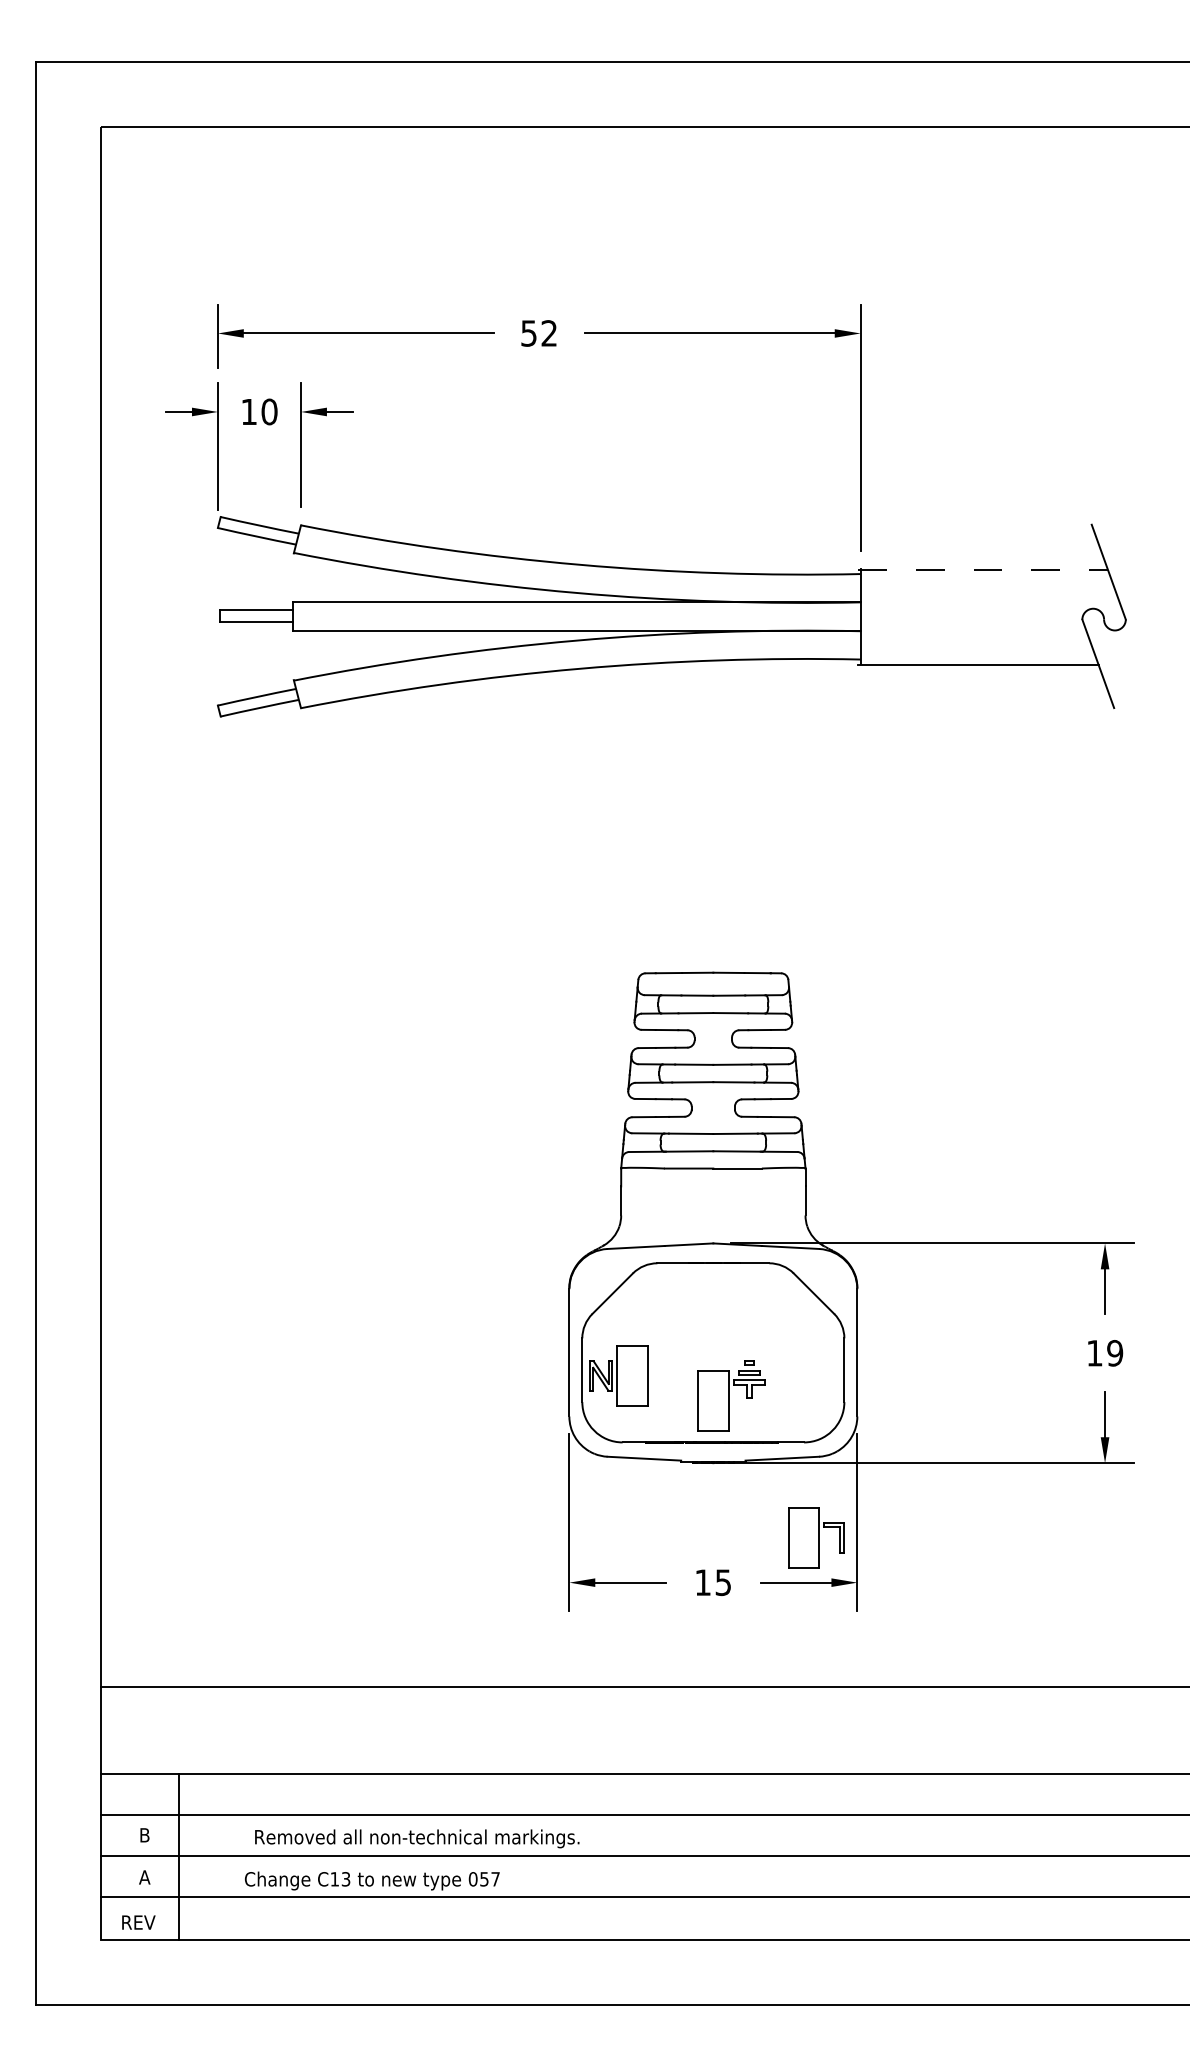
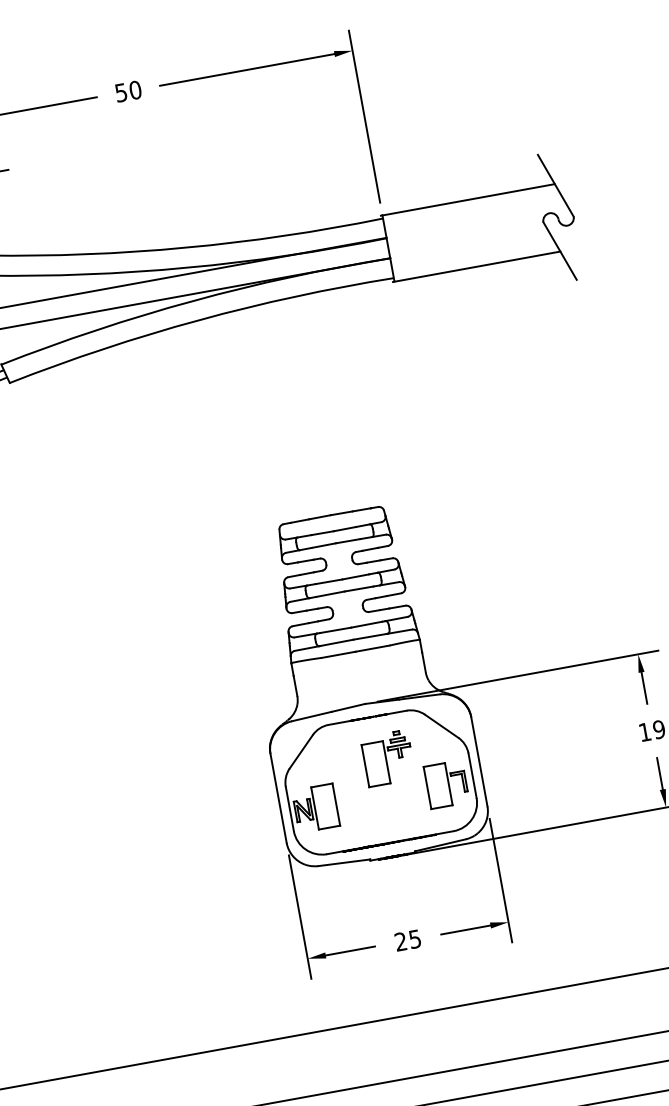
text: (549, 333) -> (135, 90), 52 -> 50
line: (983, 569) -> (468, 199), dashed -> solid
part: (731, 1395) -> (388, 758), moved
part: (816, 1537) -> (446, 784), moved
text: (702, 1582) -> (400, 941), 15 -> 25

